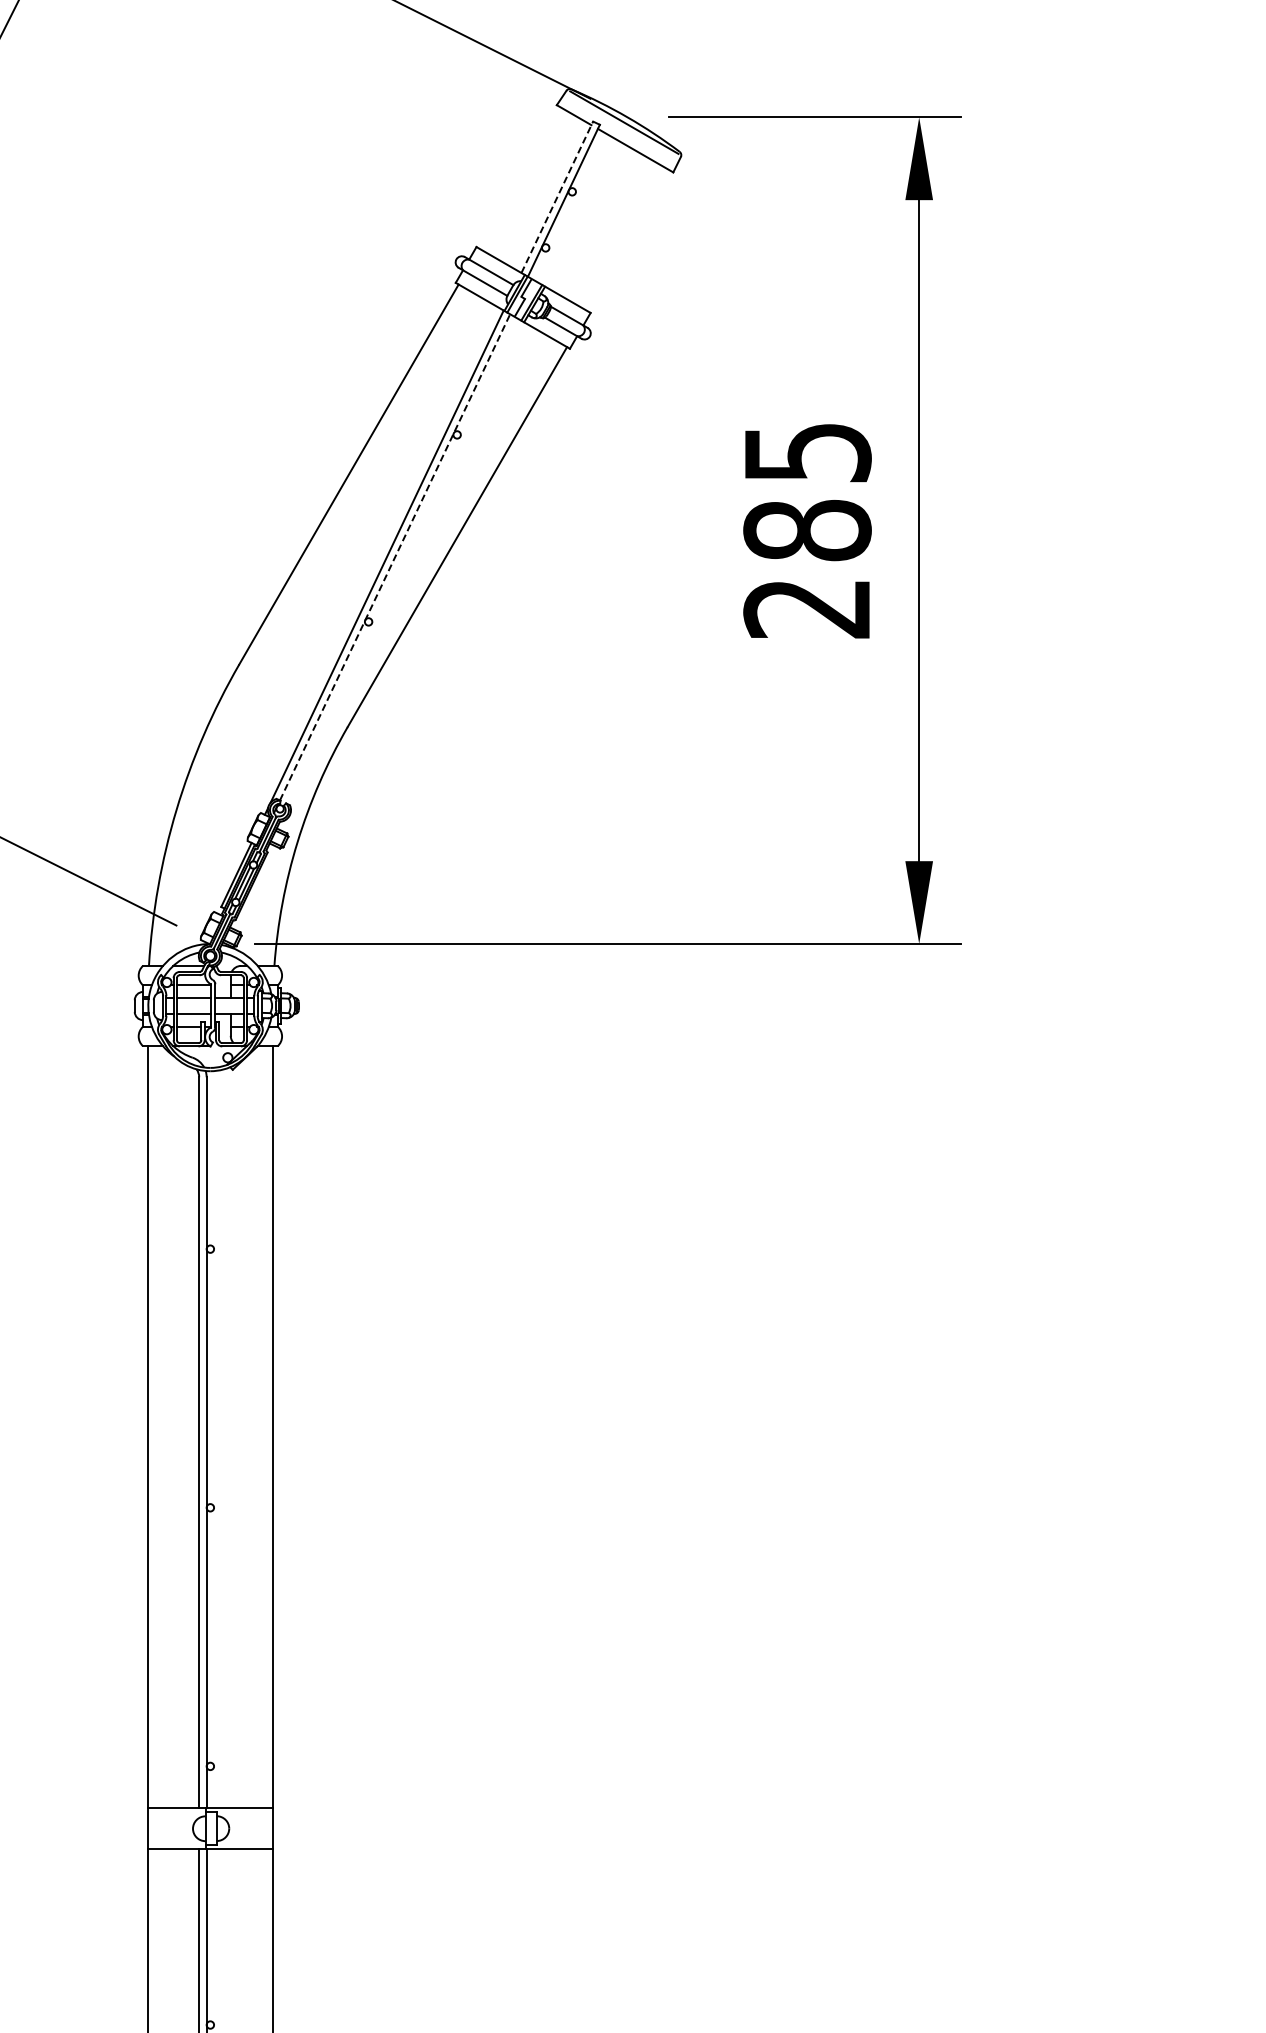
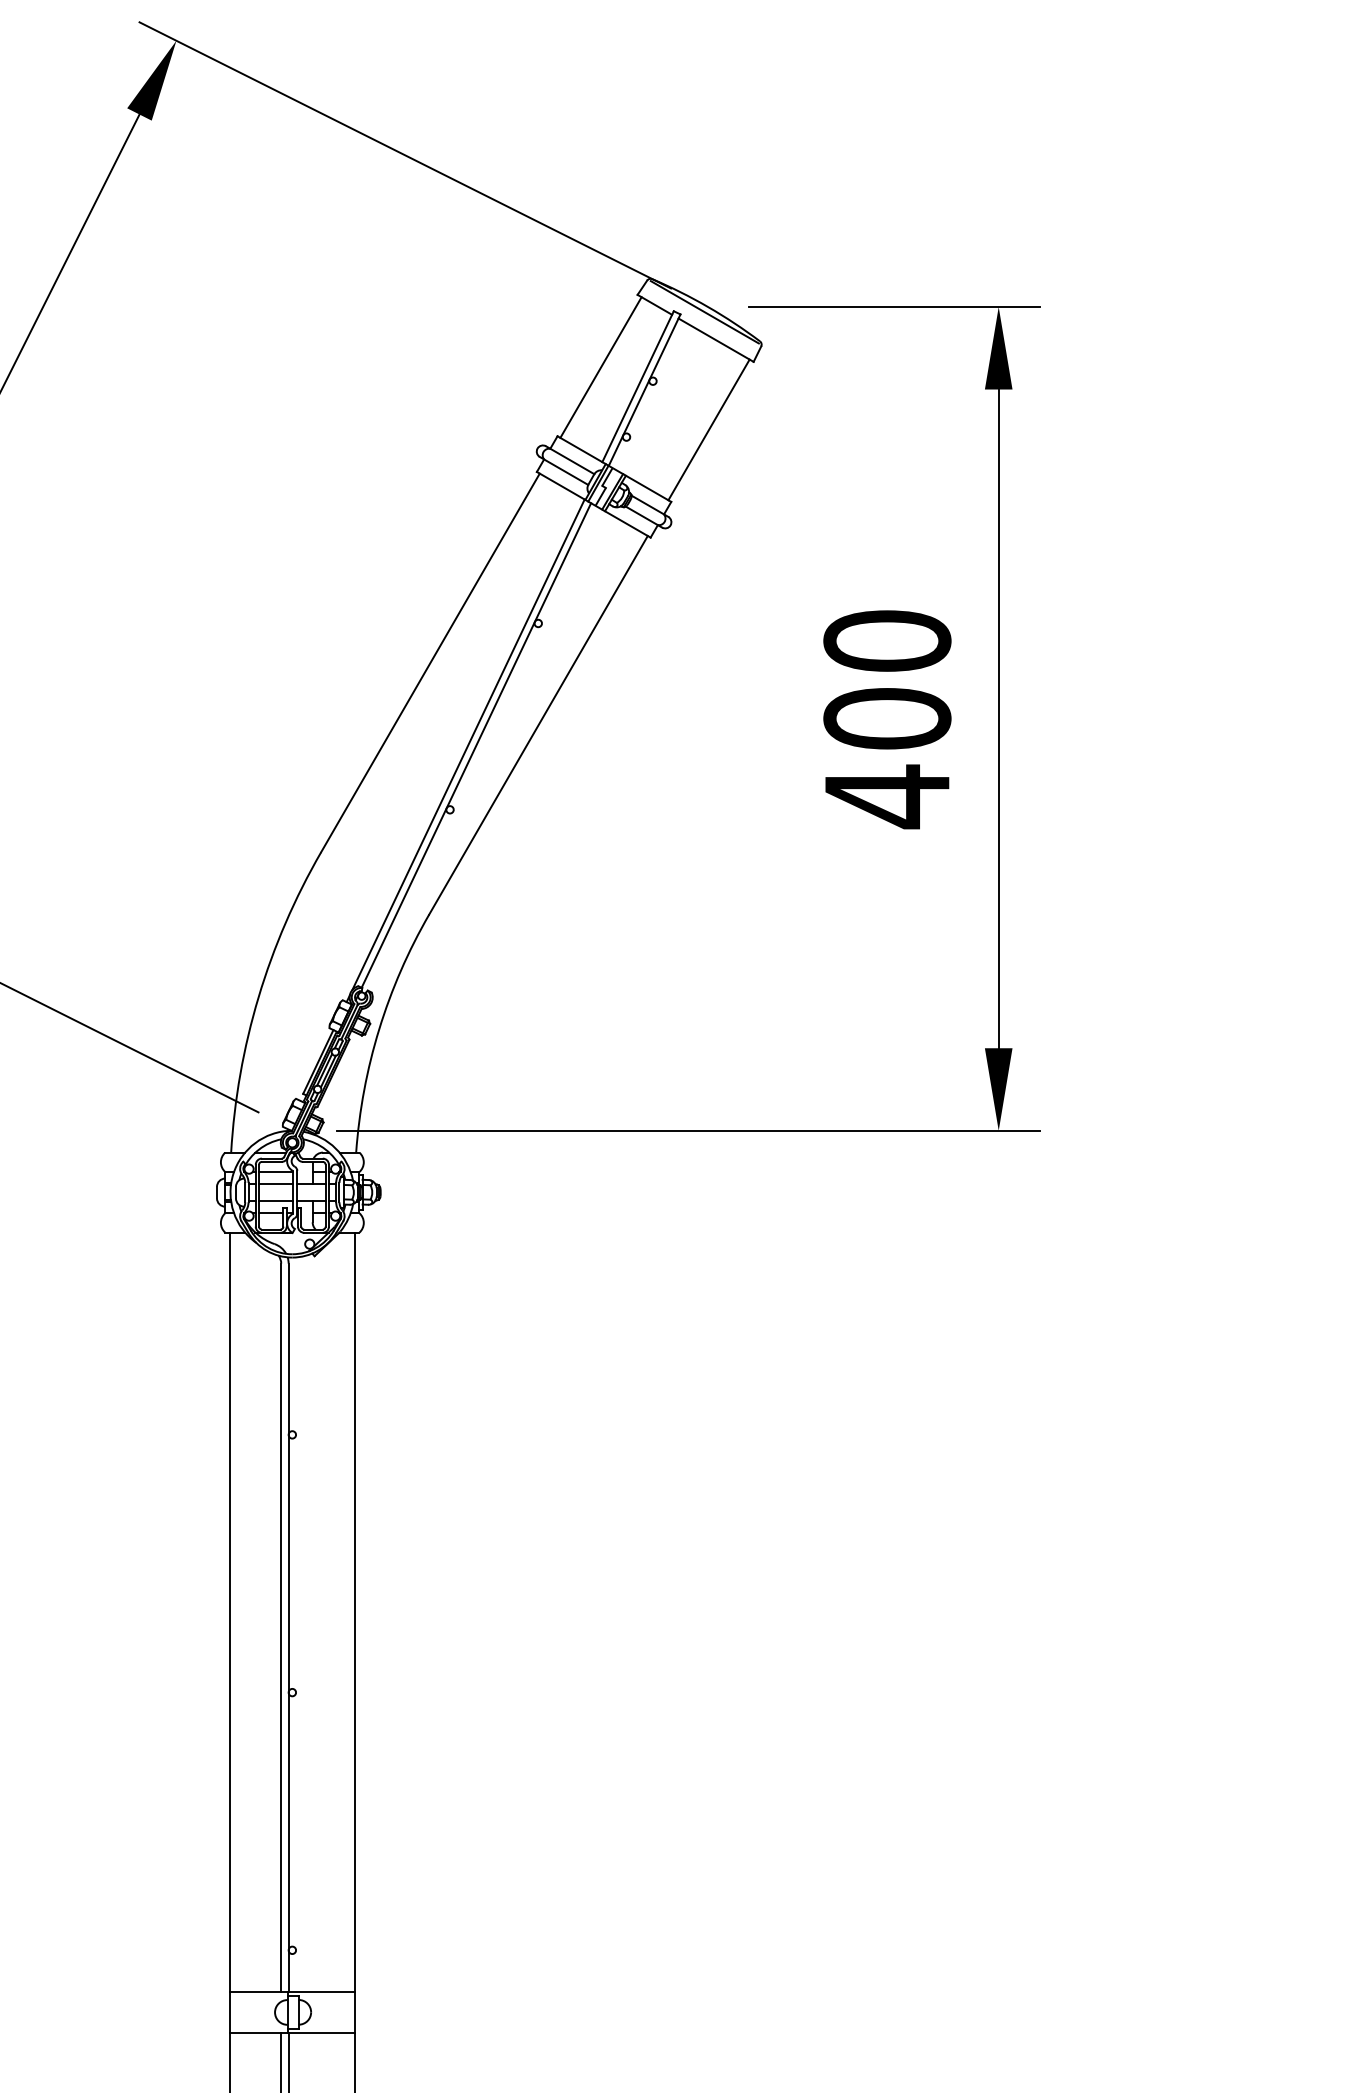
line: (519, 178) -> (600, 367), added
line: (557, 197) -> (638, 386), dashed -> solid
line: (627, 240) -> (708, 429), added
text: (807, 531) -> (887, 719), 285 -> 400
line: (395, 557) -> (476, 745), dashed -> solid

